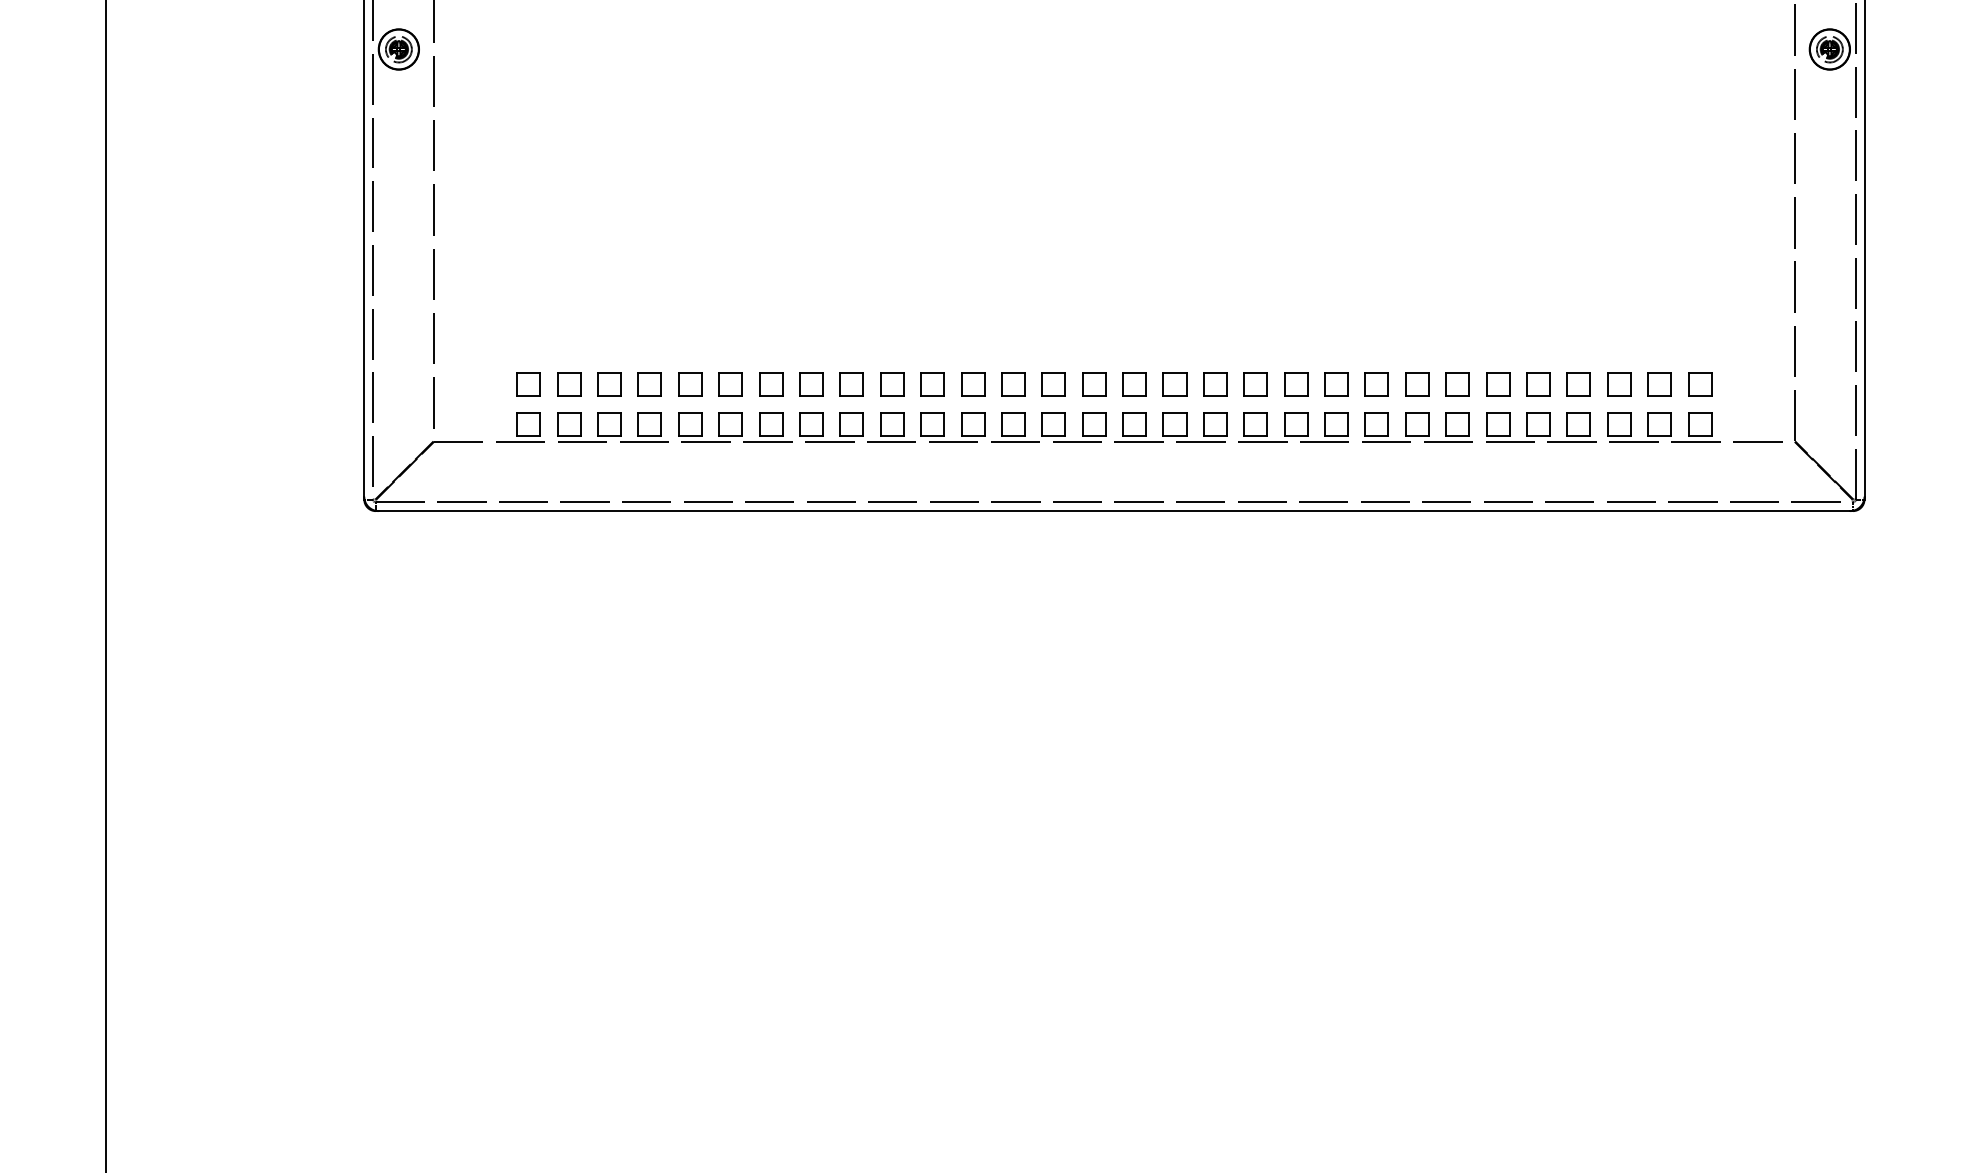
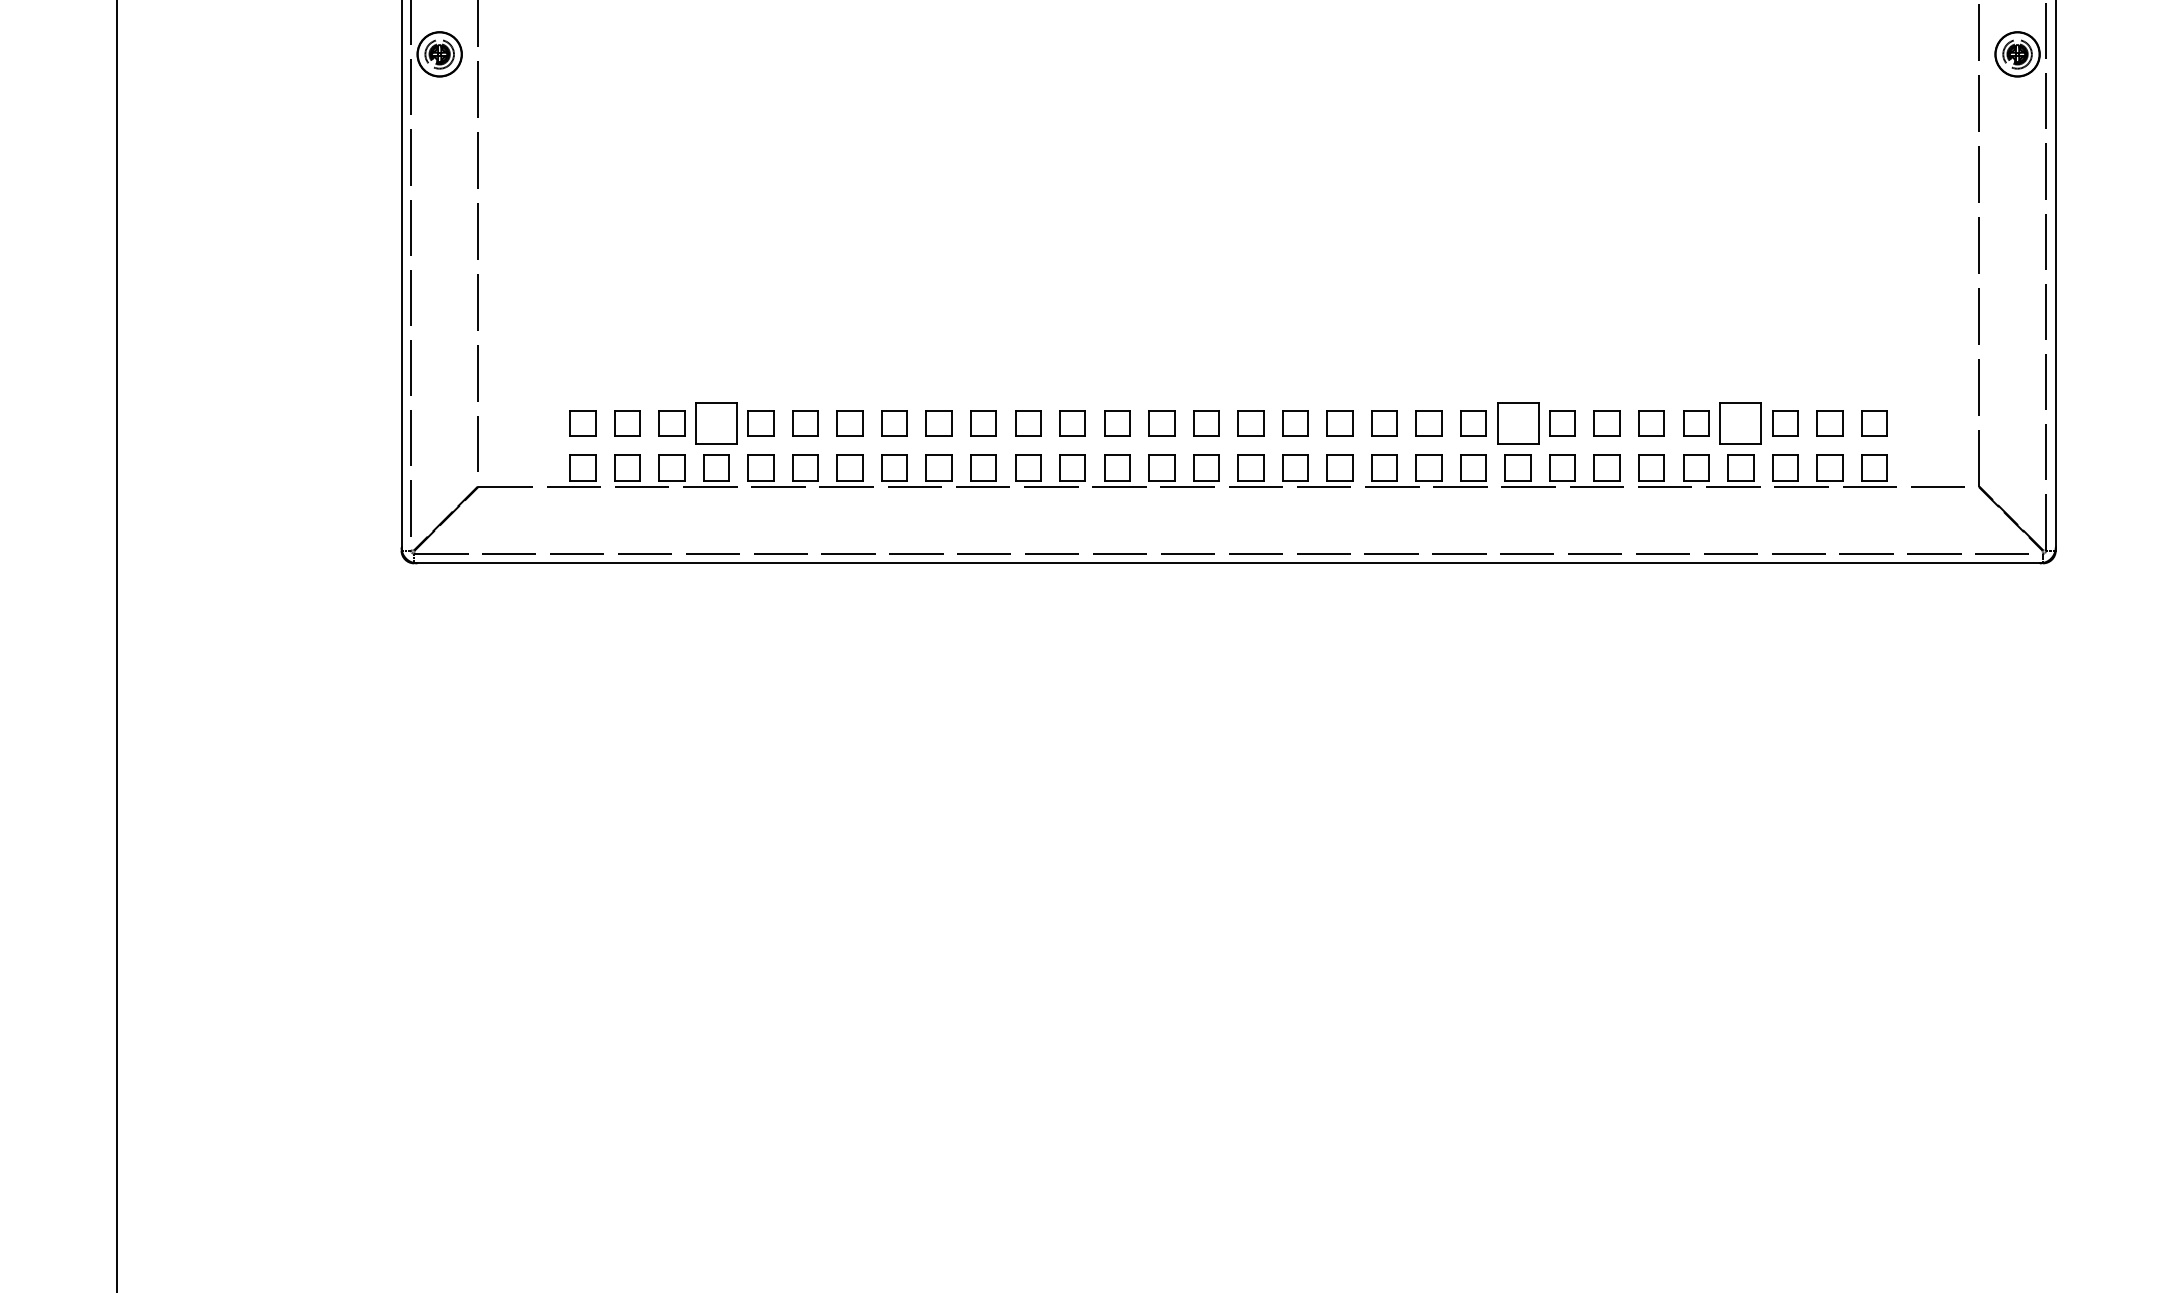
part: (649, 384) -> (716, 423), size x1.6
part: (1376, 384) -> (1517, 423), size x1.6
part: (1578, 384) -> (1740, 423), size x1.6

